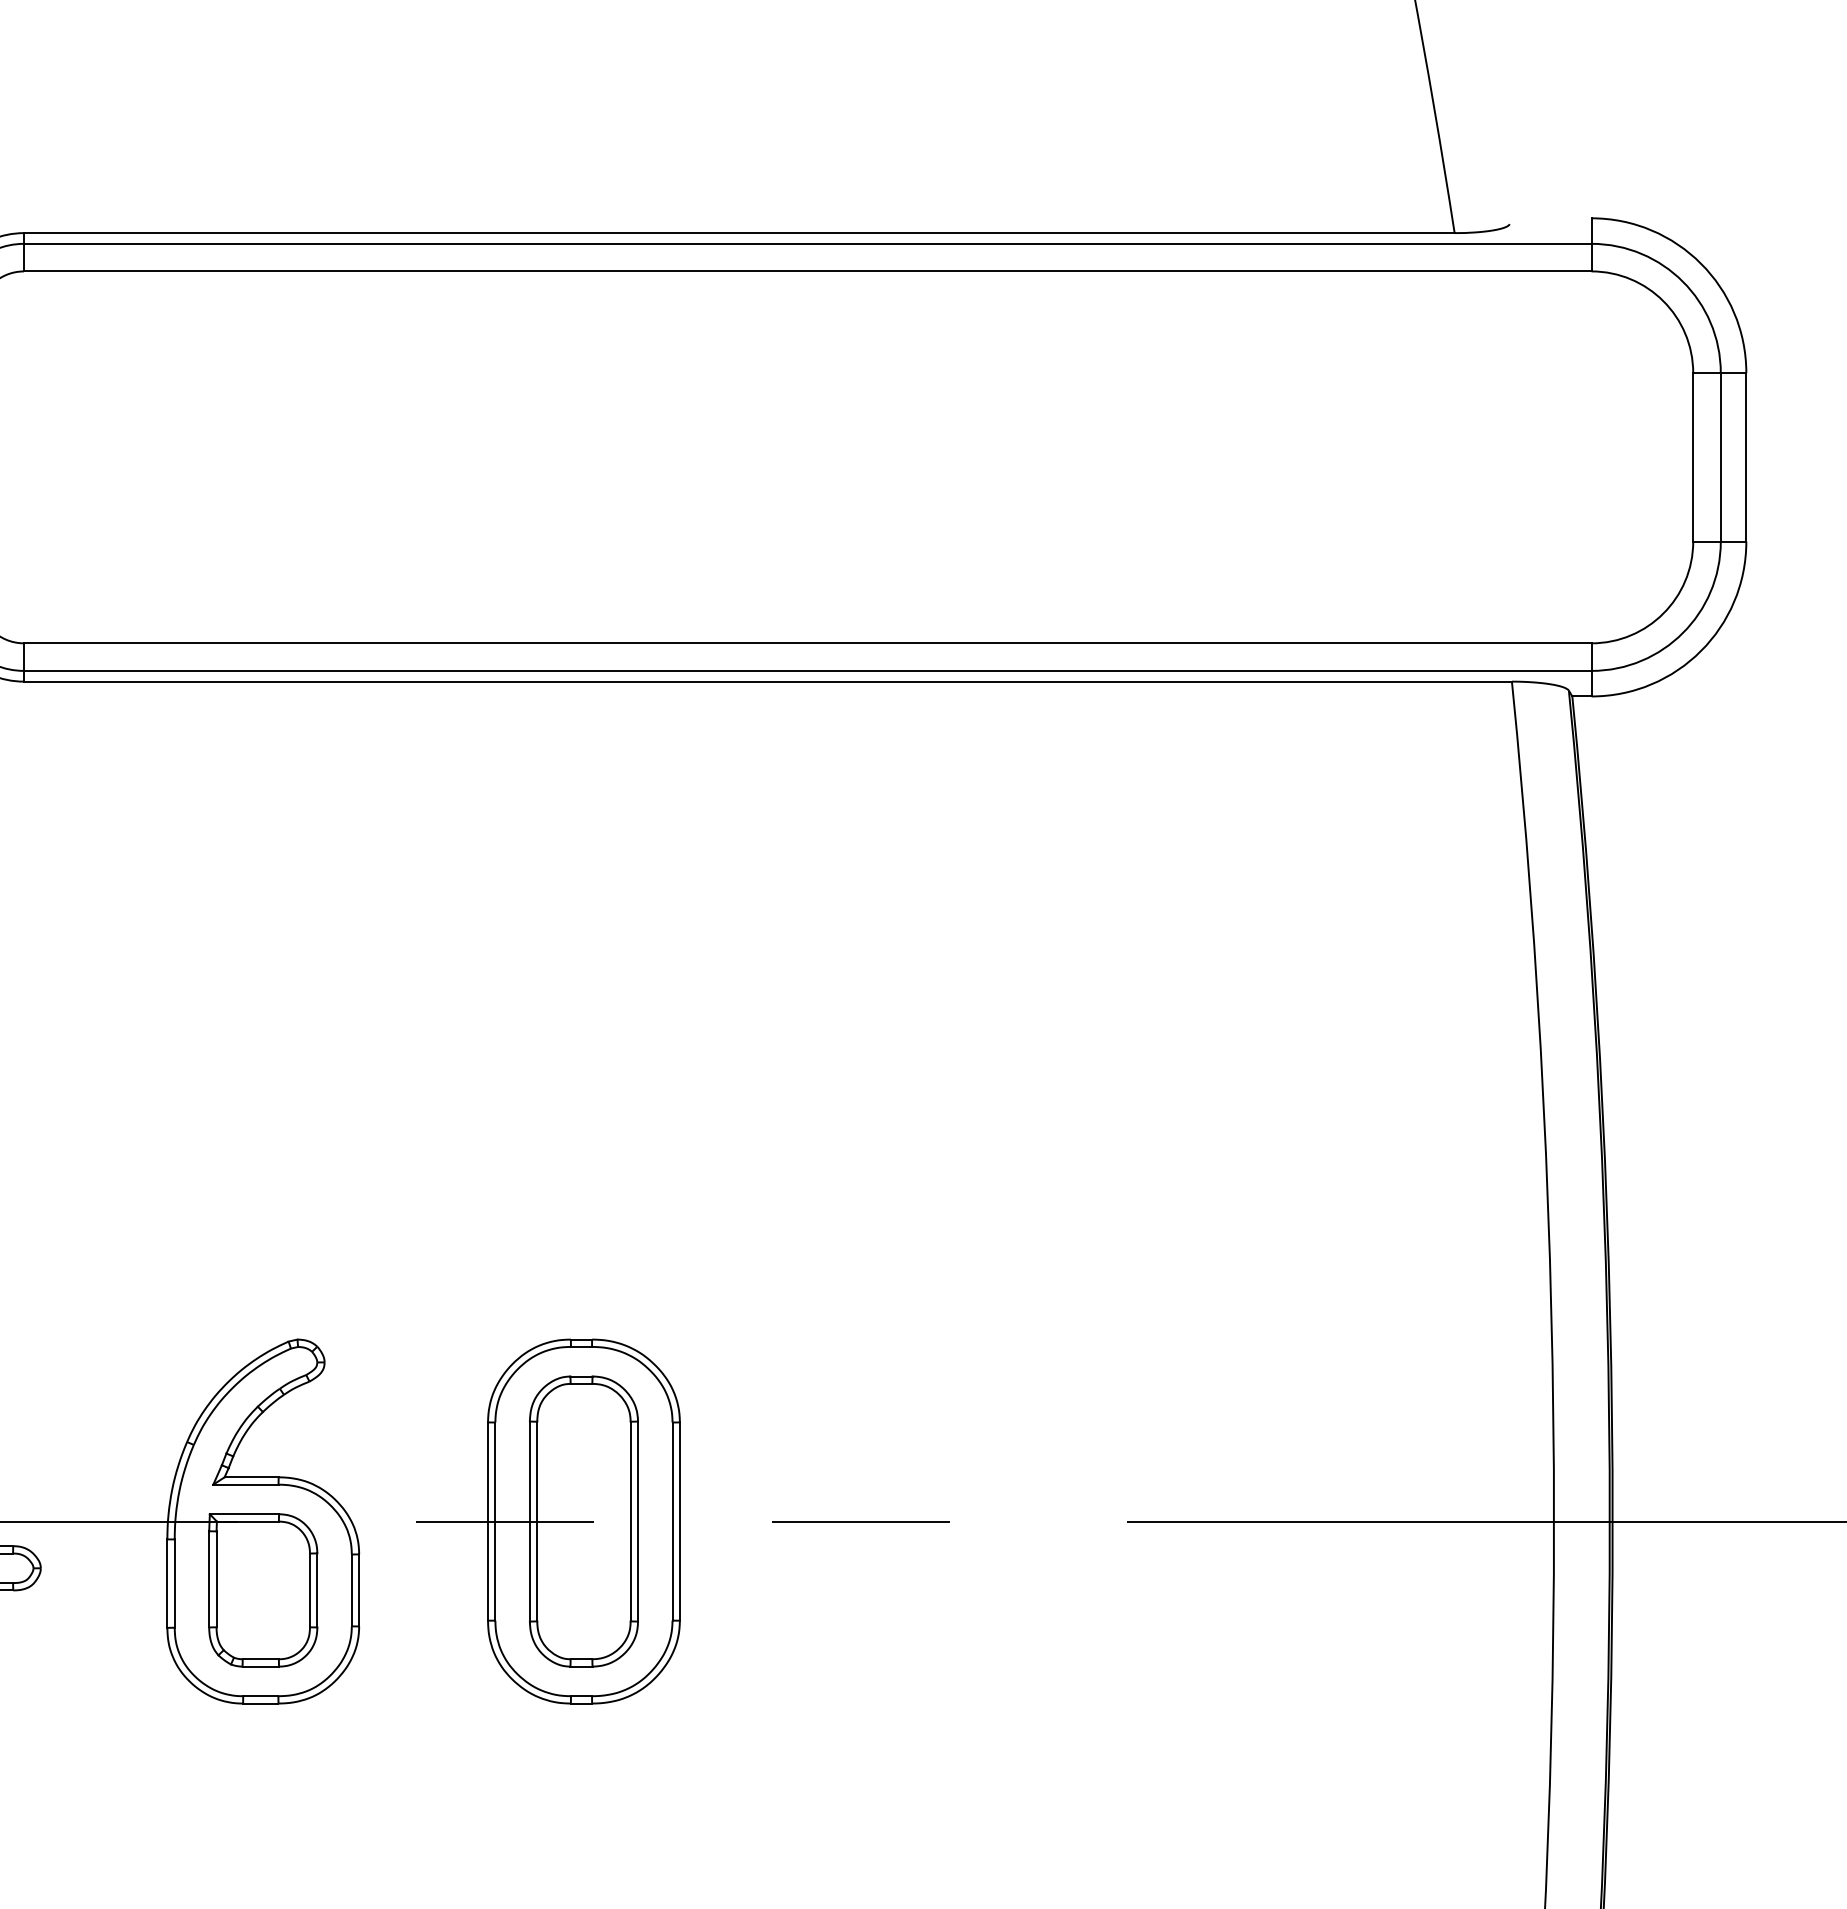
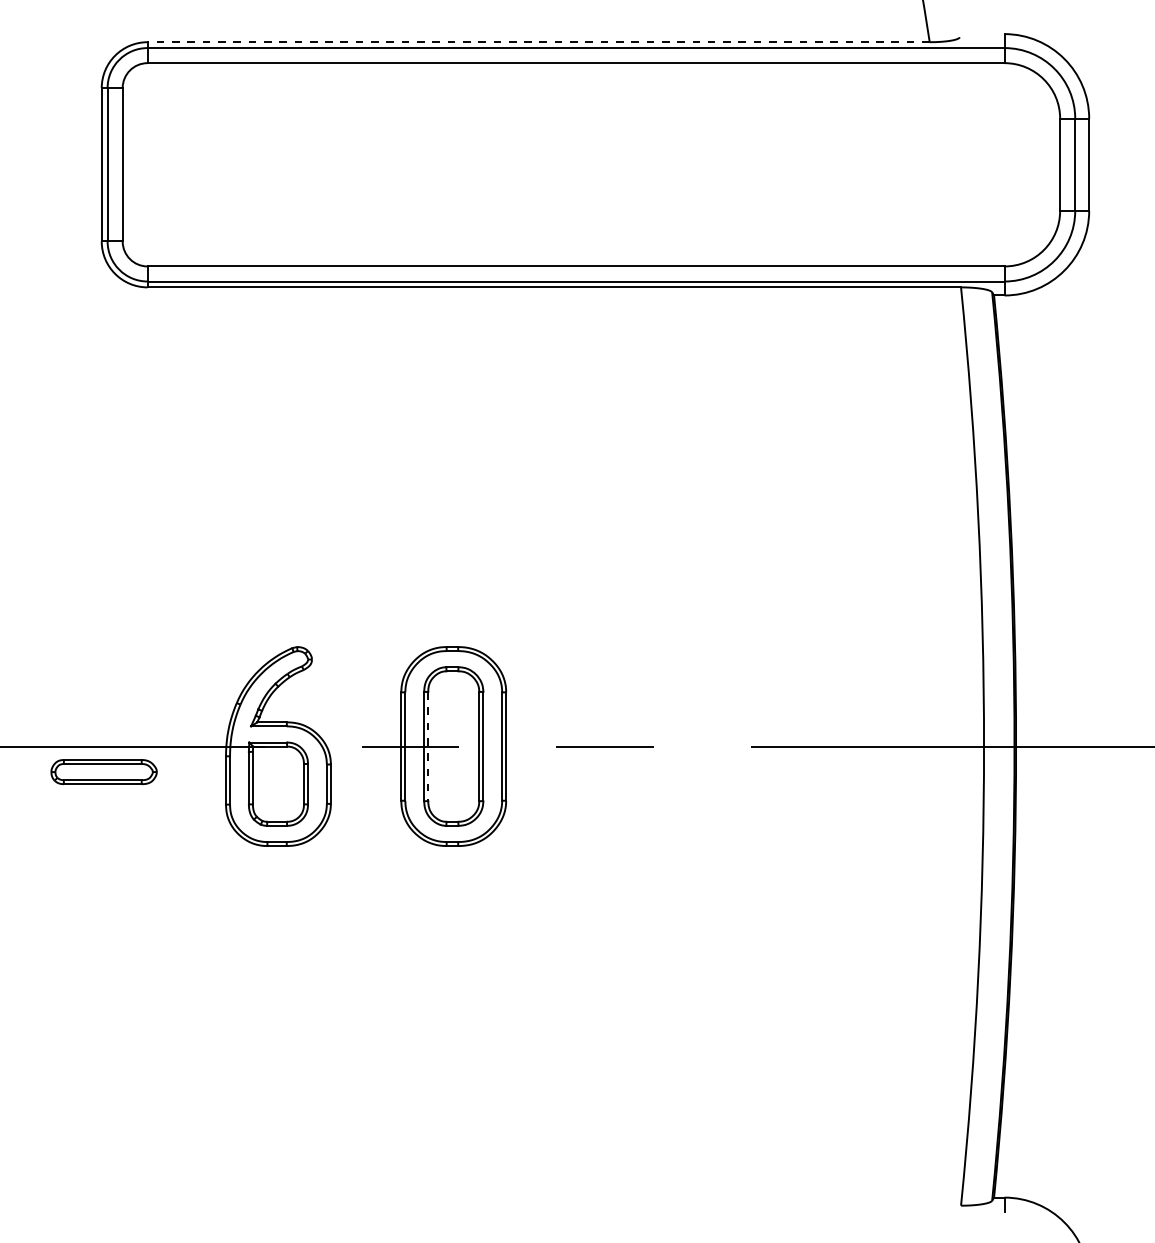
line: (738, 233) -> (538, 42), solid -> dashed
line: (537, 1521) -> (428, 746), solid -> dashed

